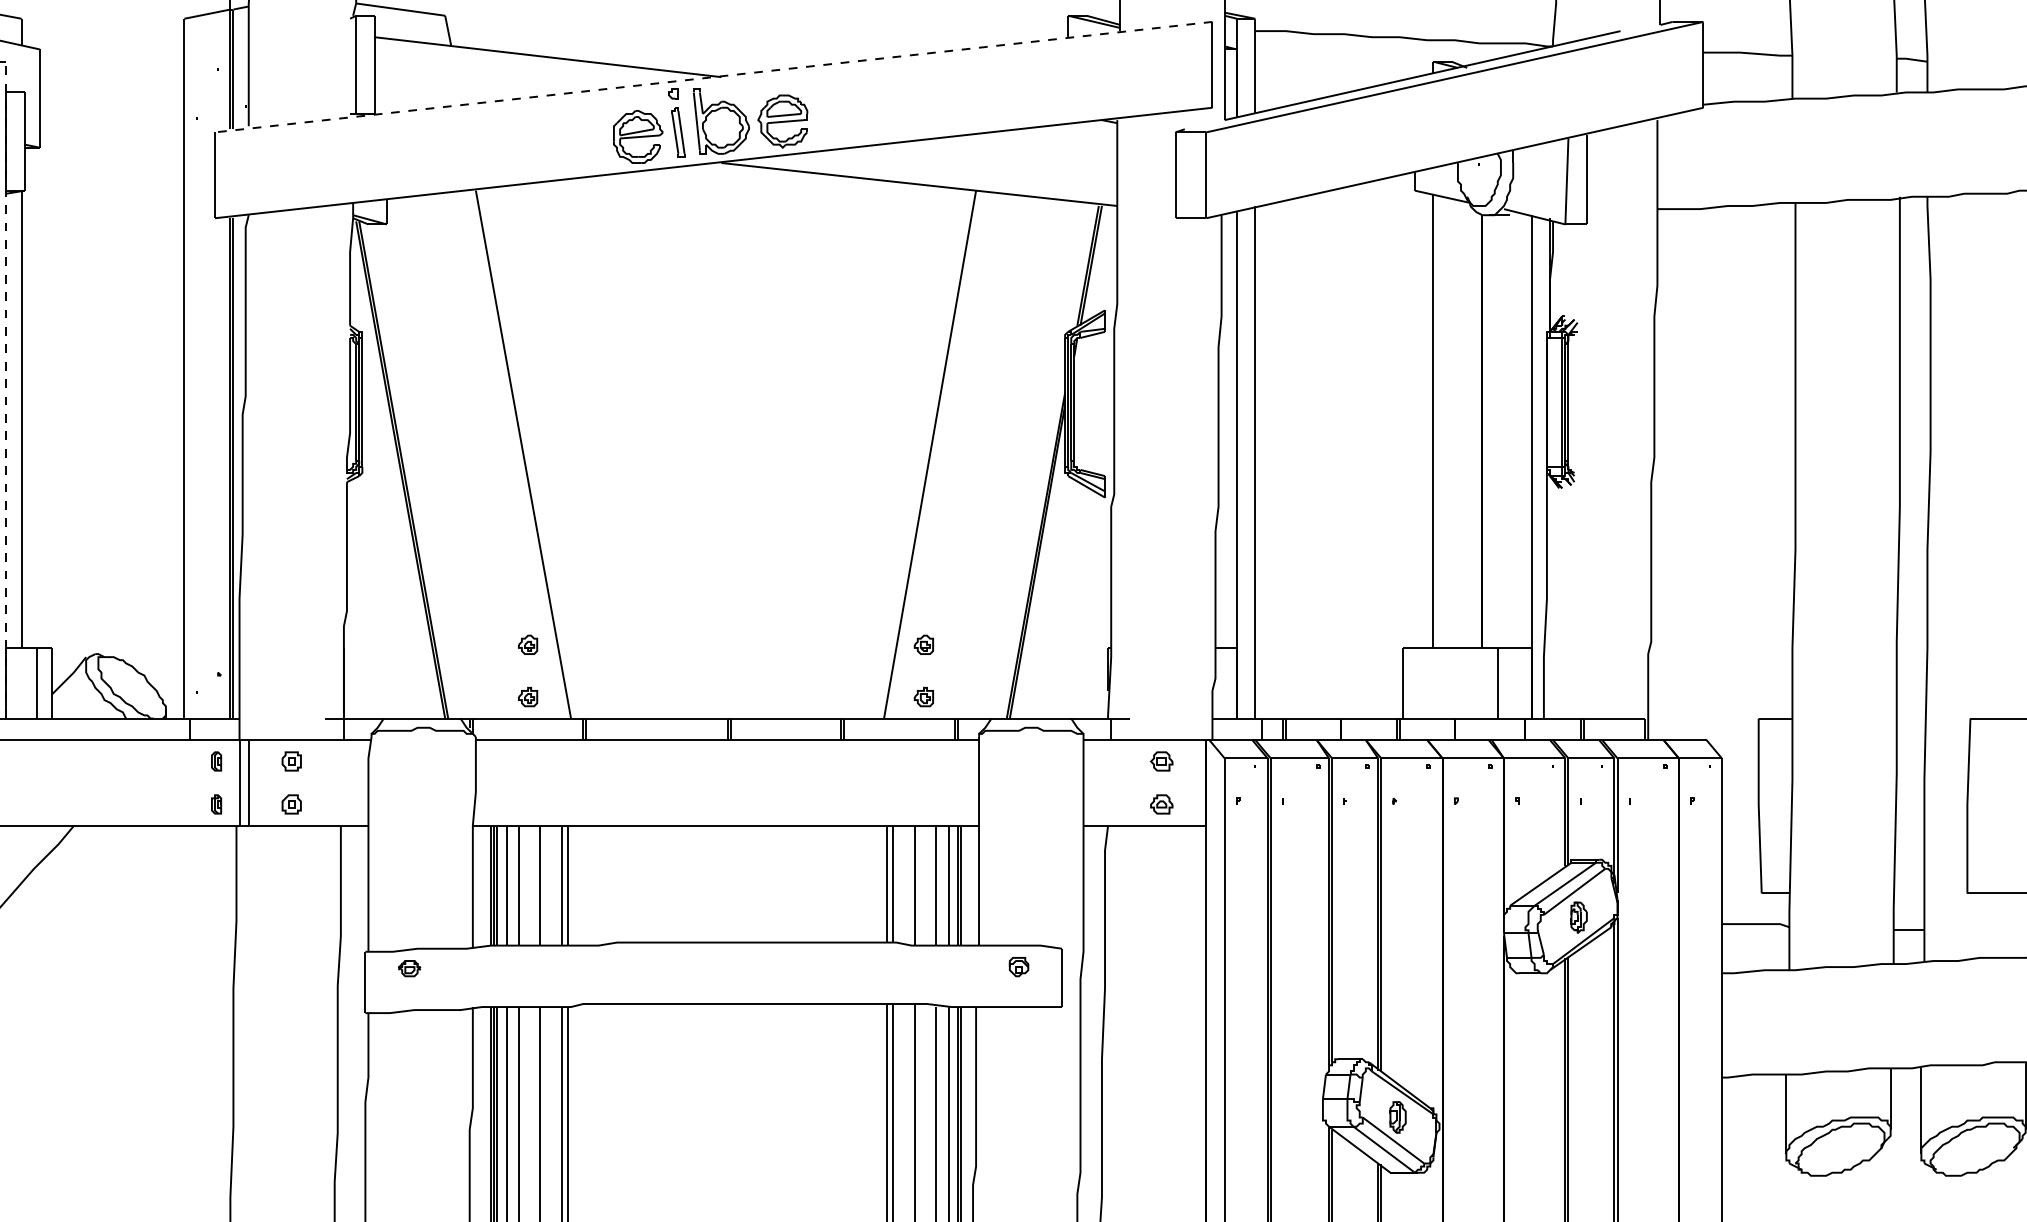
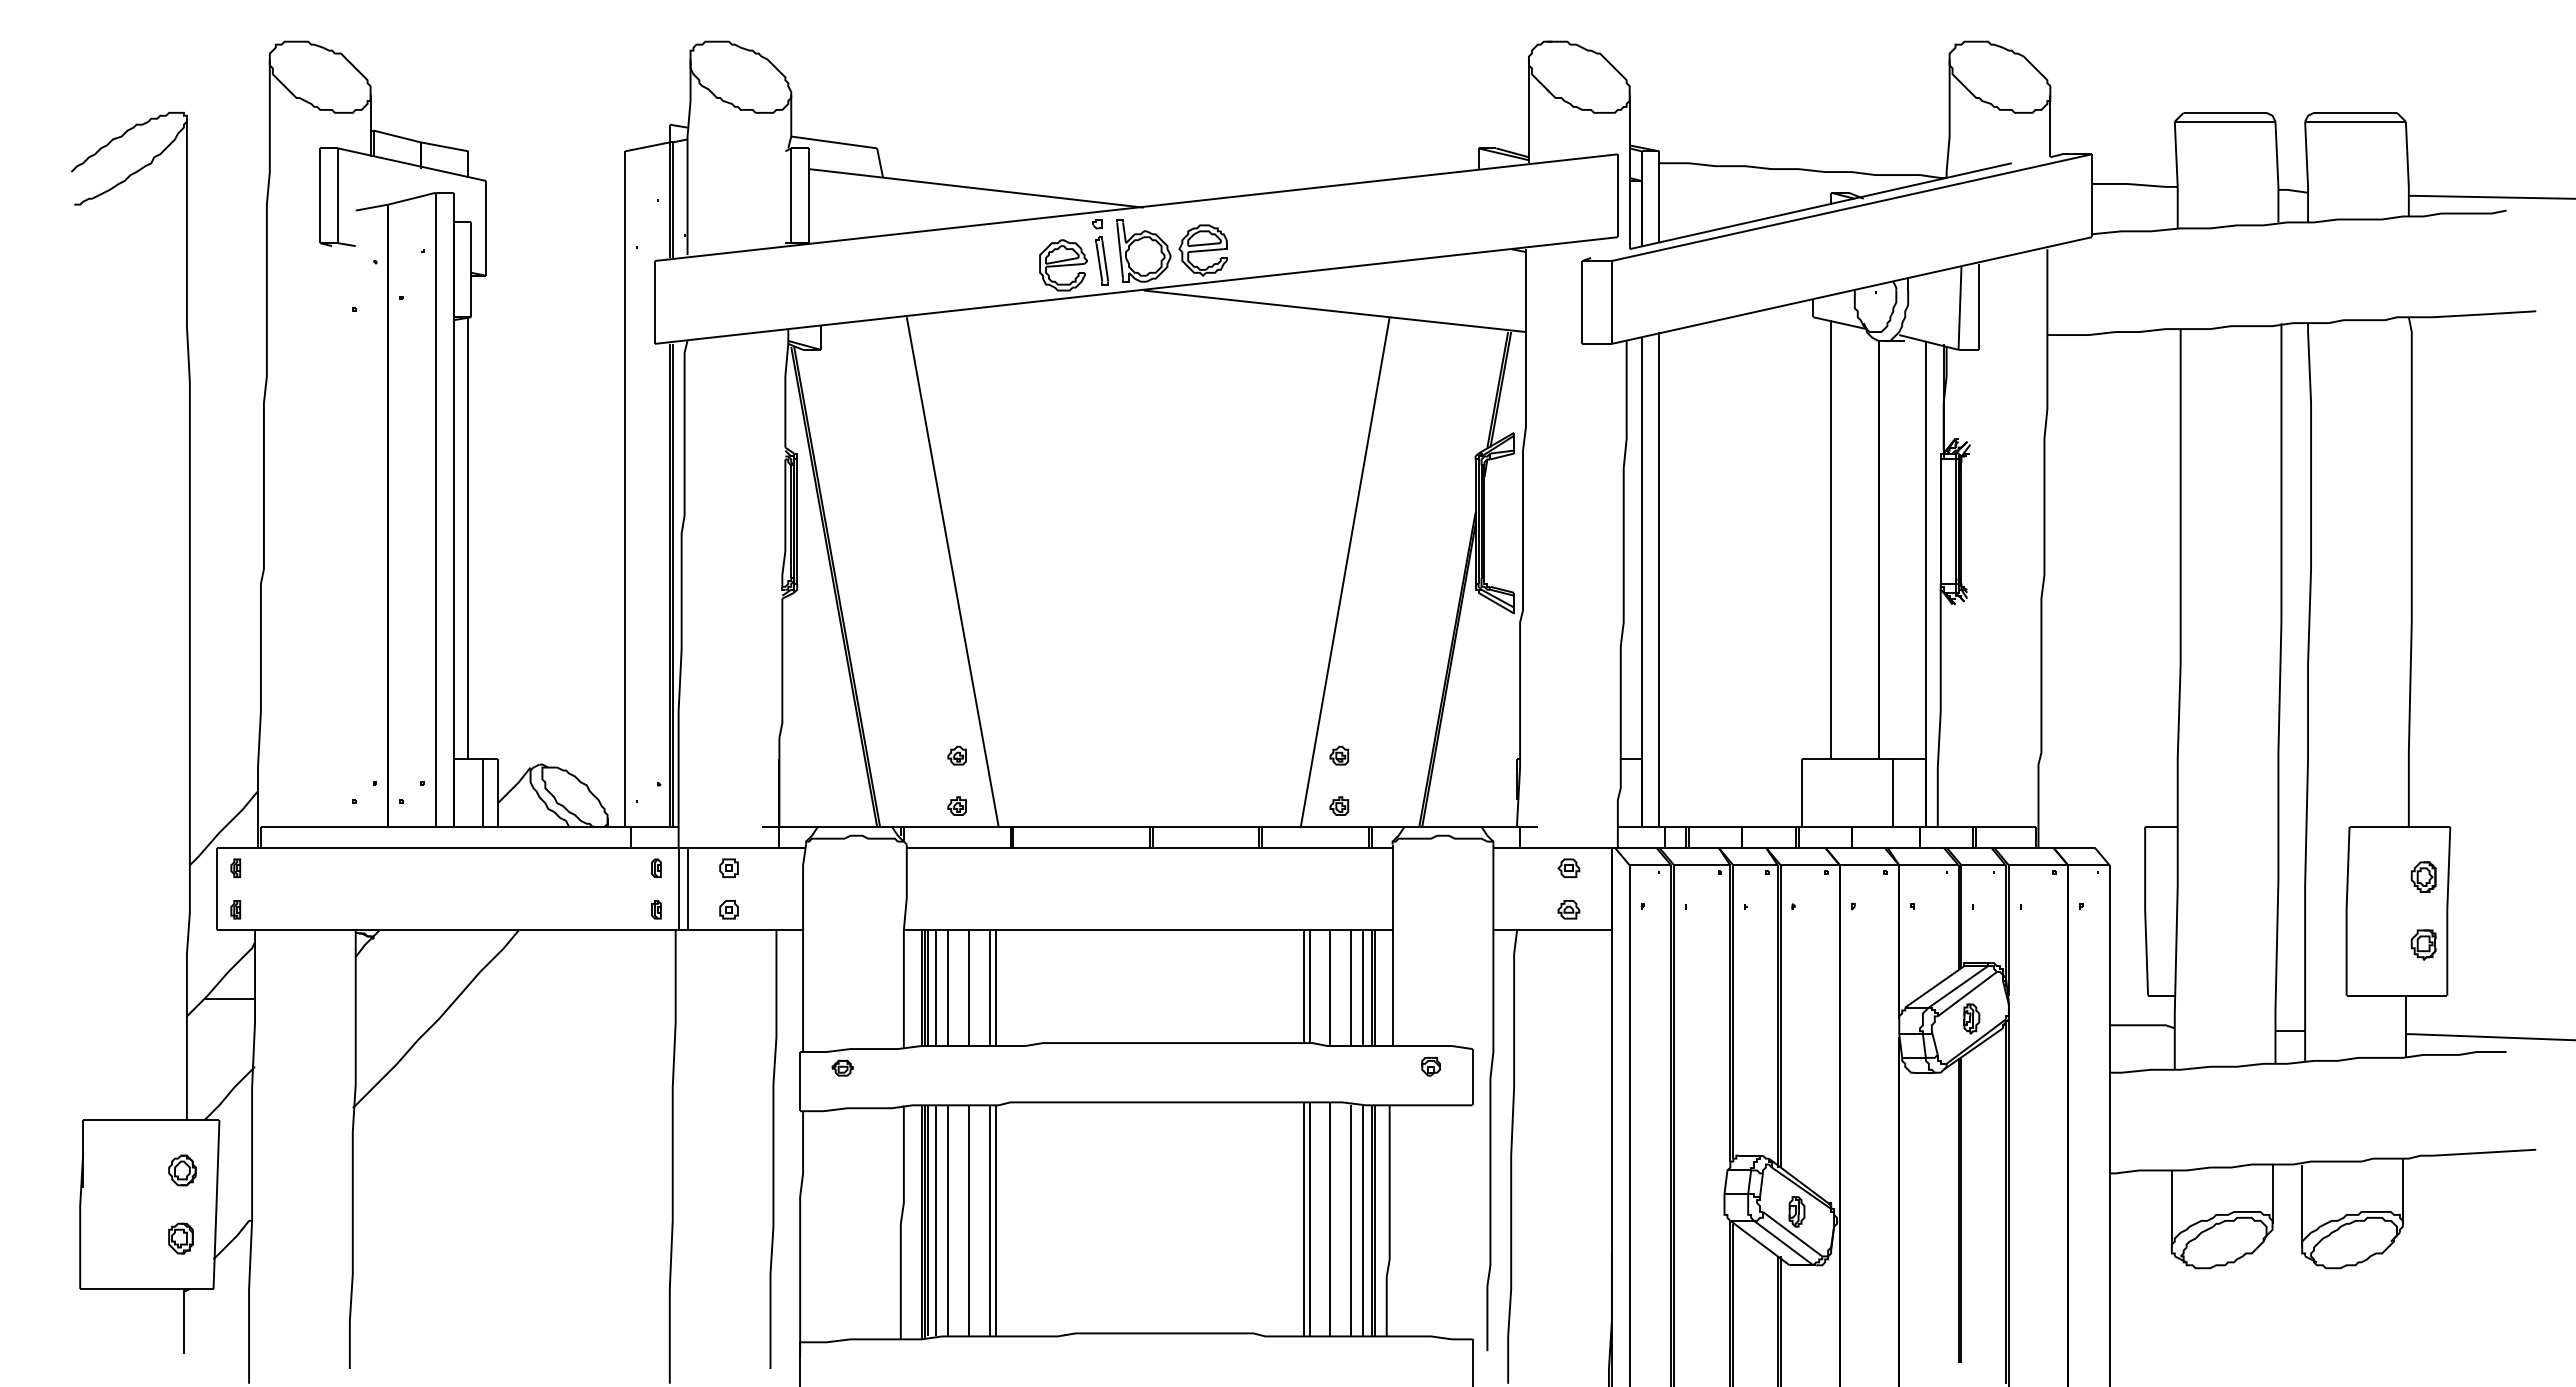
line: (712, 76) -> (1135, 207), dashed -> solid
line: (6, 389) -> (453, 509), dashed -> solid

